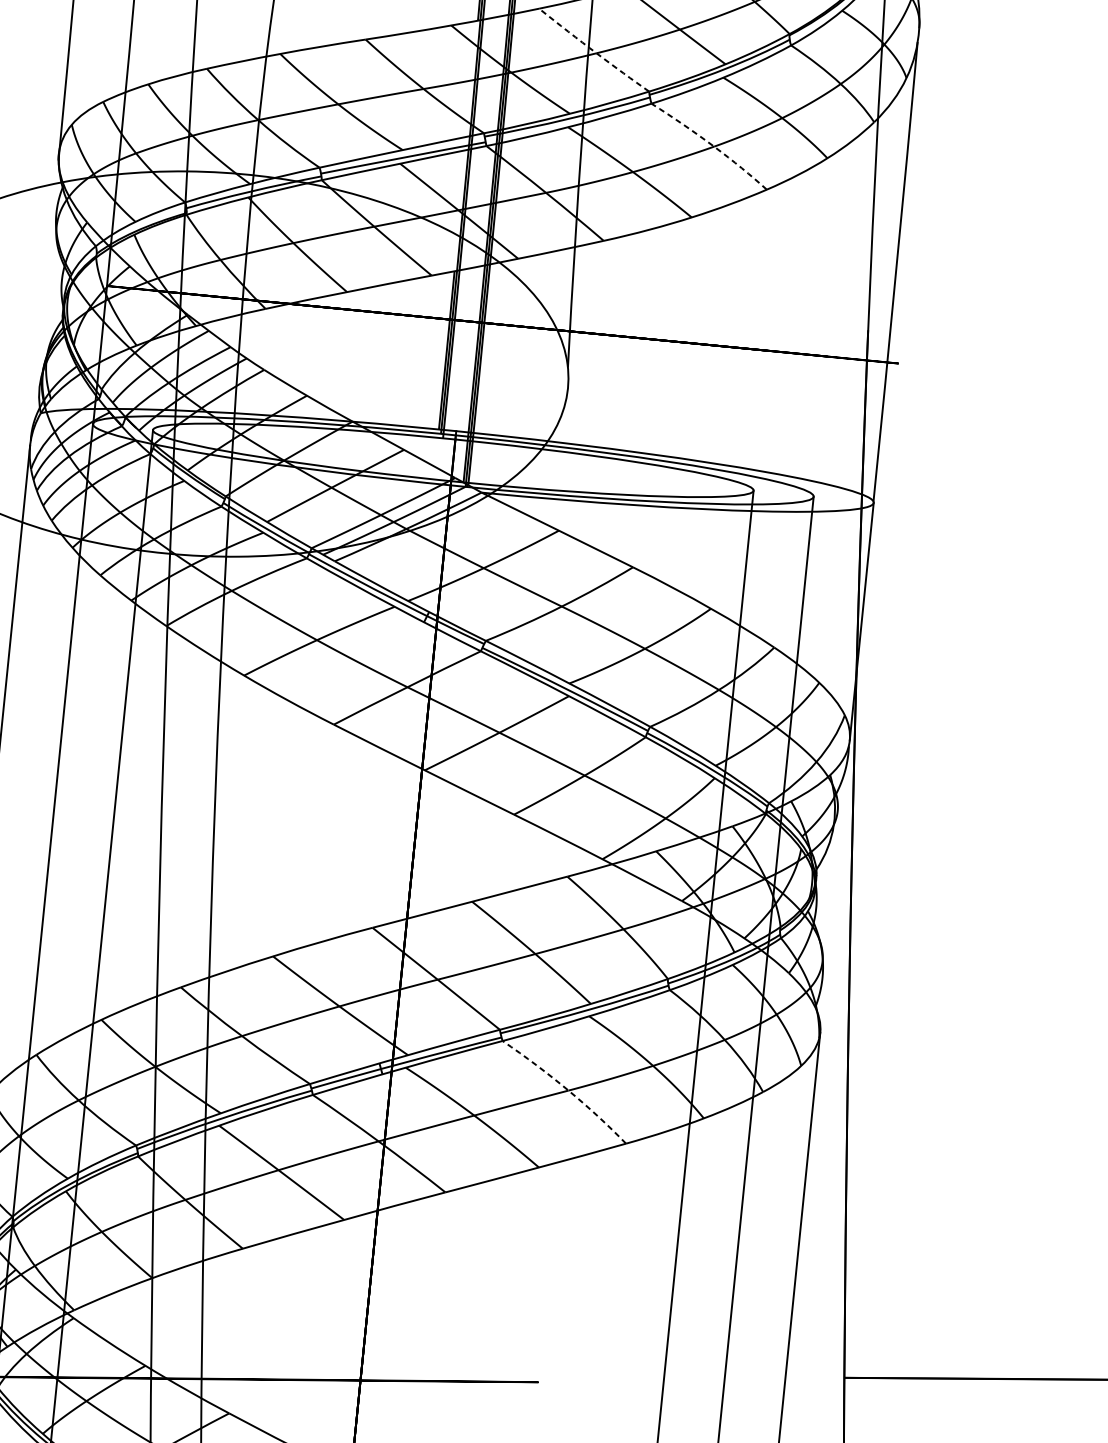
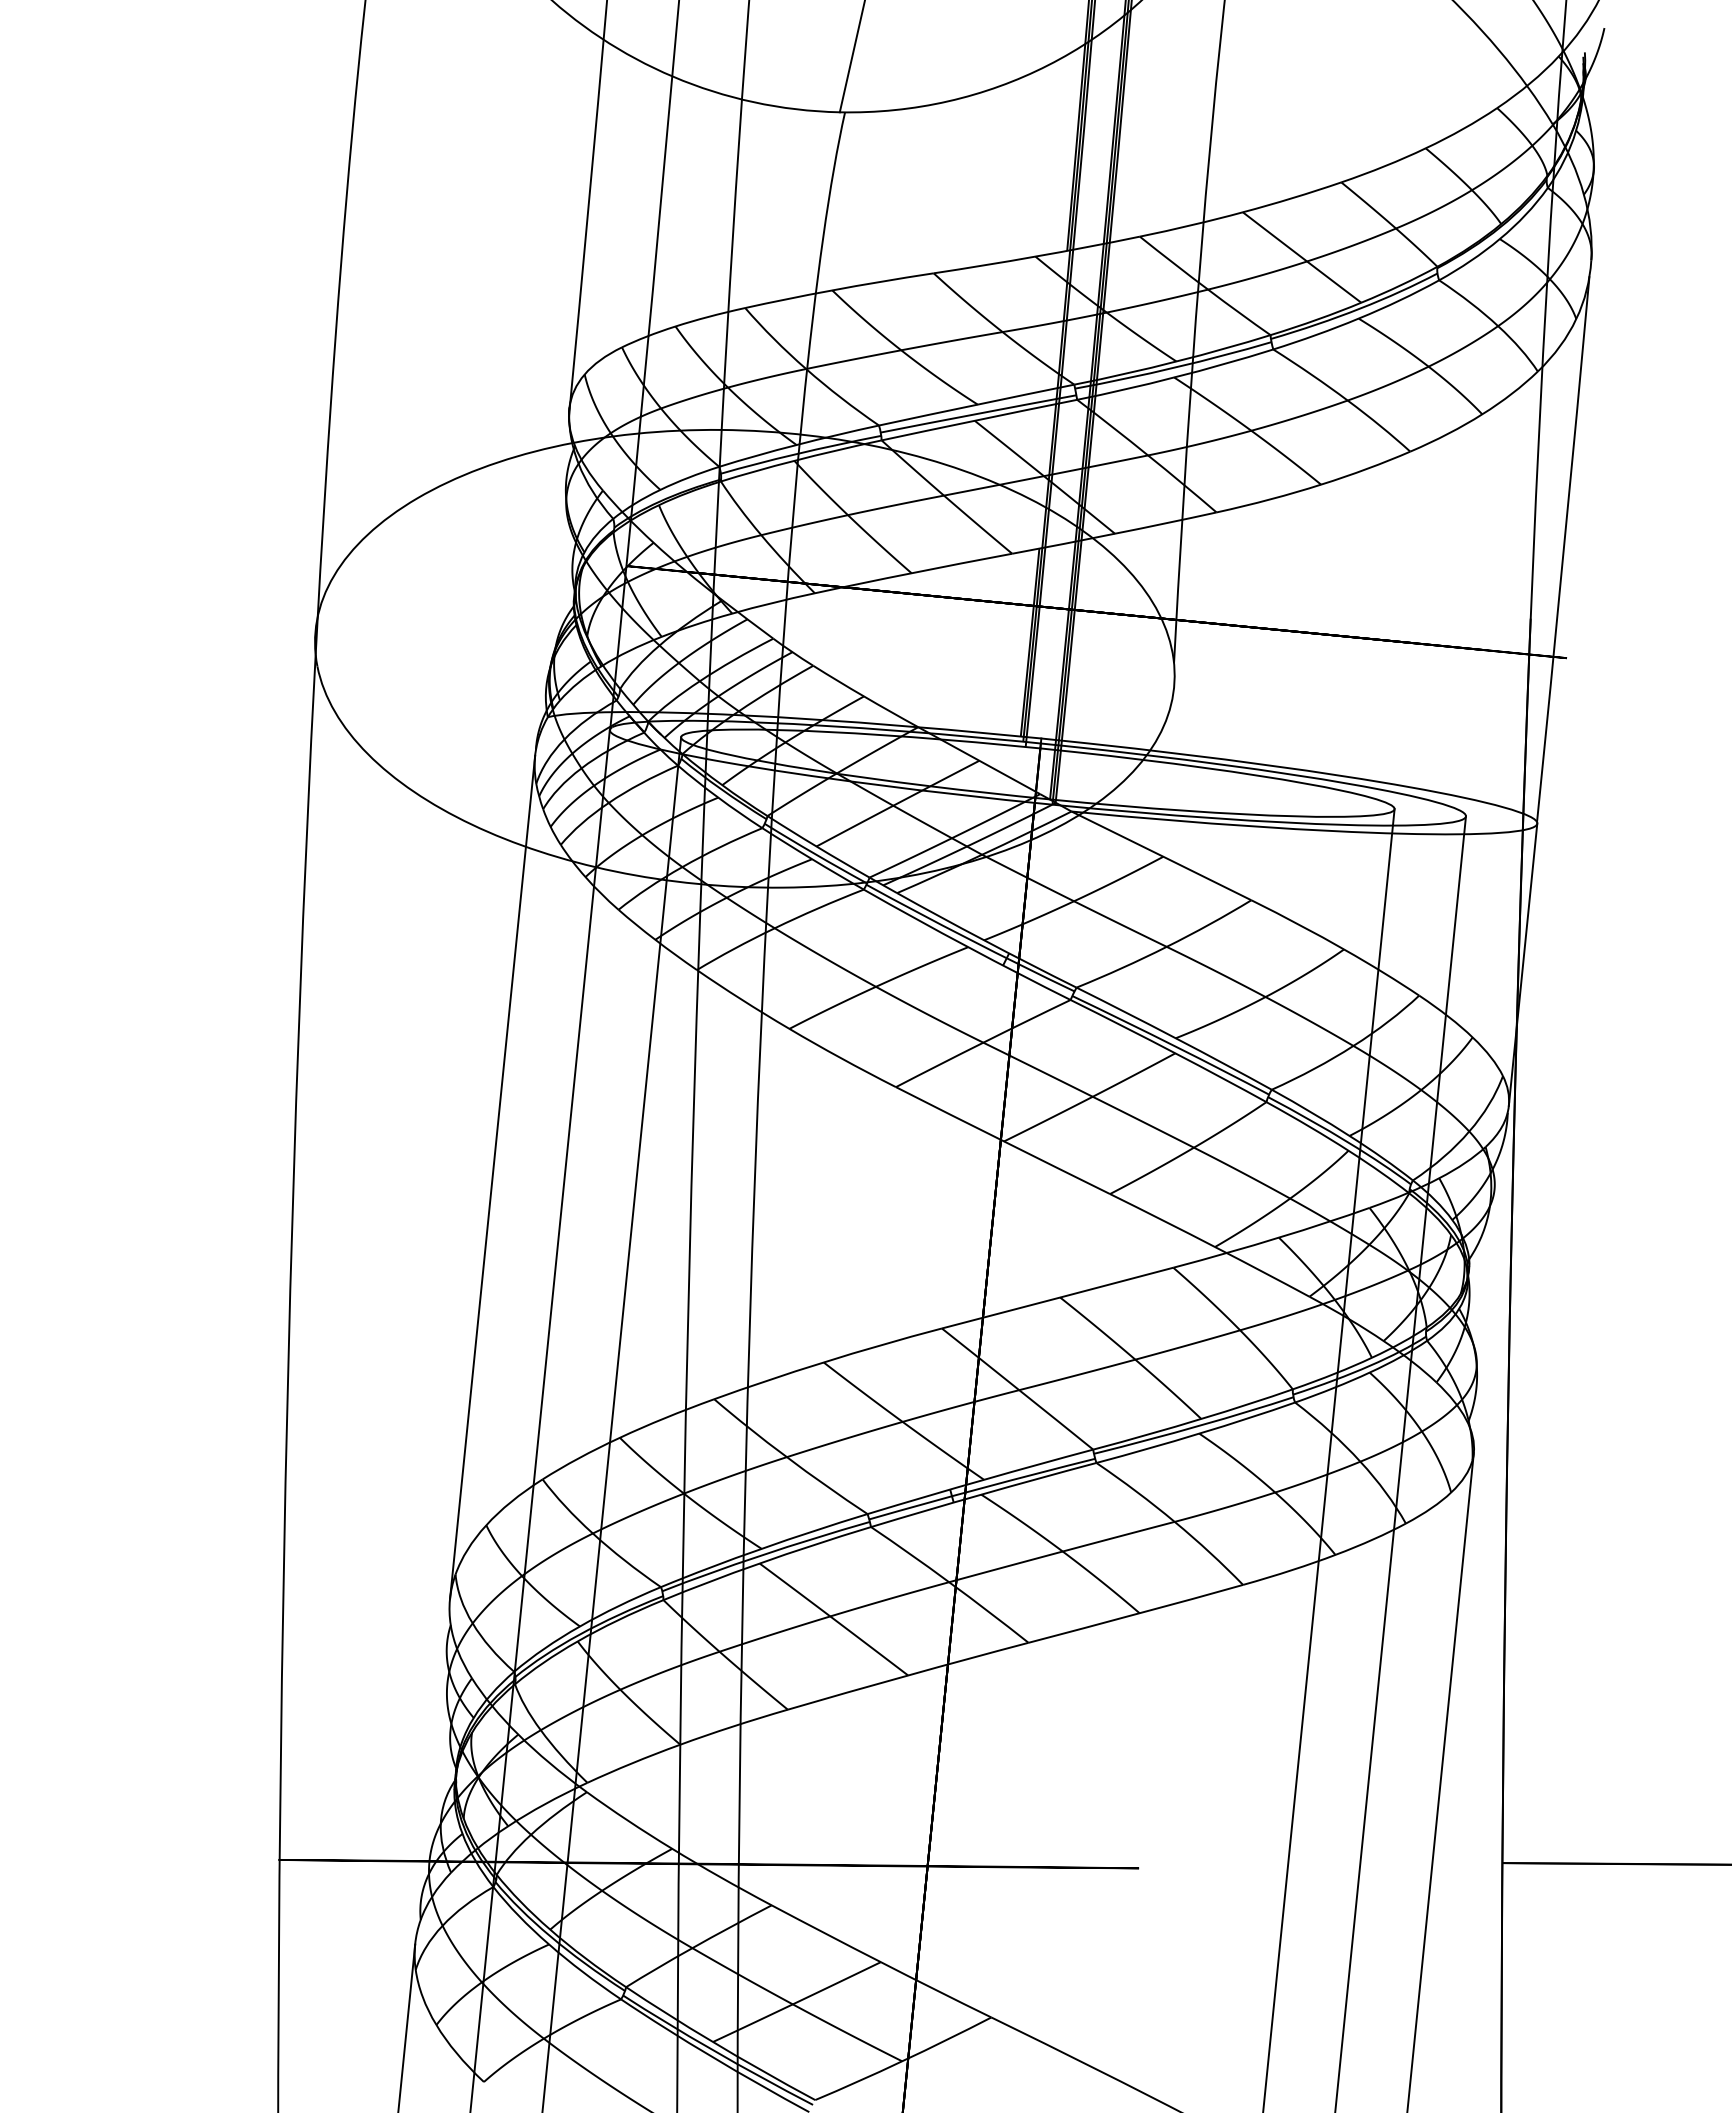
arc: (593, 51) -> (1204, 287), dashed -> solid
arc: (711, 144) -> (1344, 398), dashed -> solid
arc: (567, 1089) -> (1173, 1520), dashed -> solid

